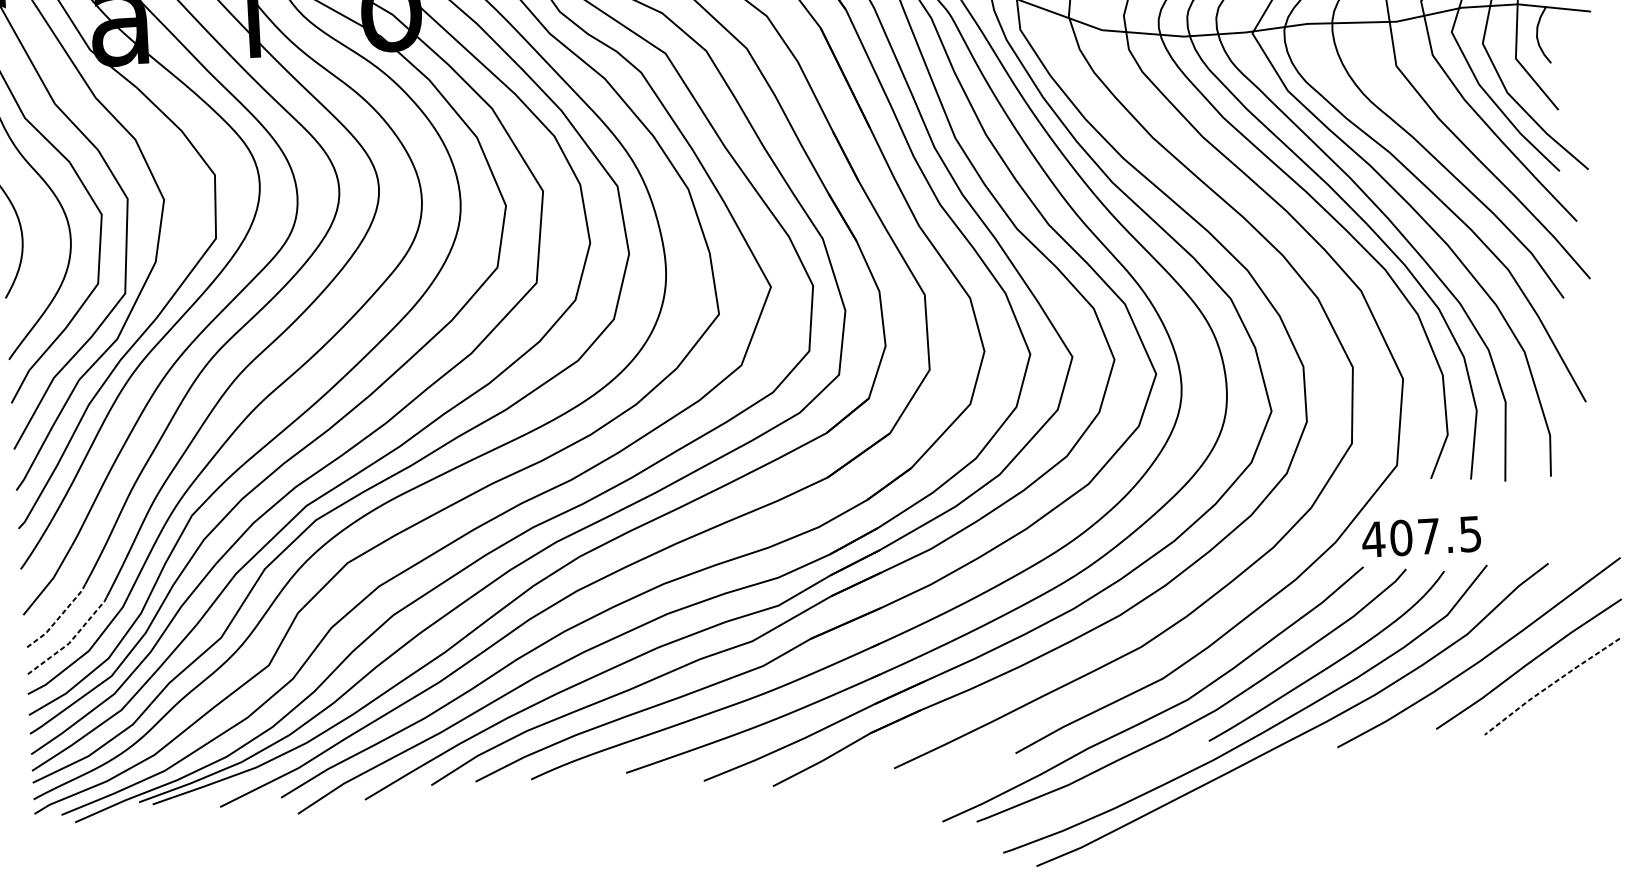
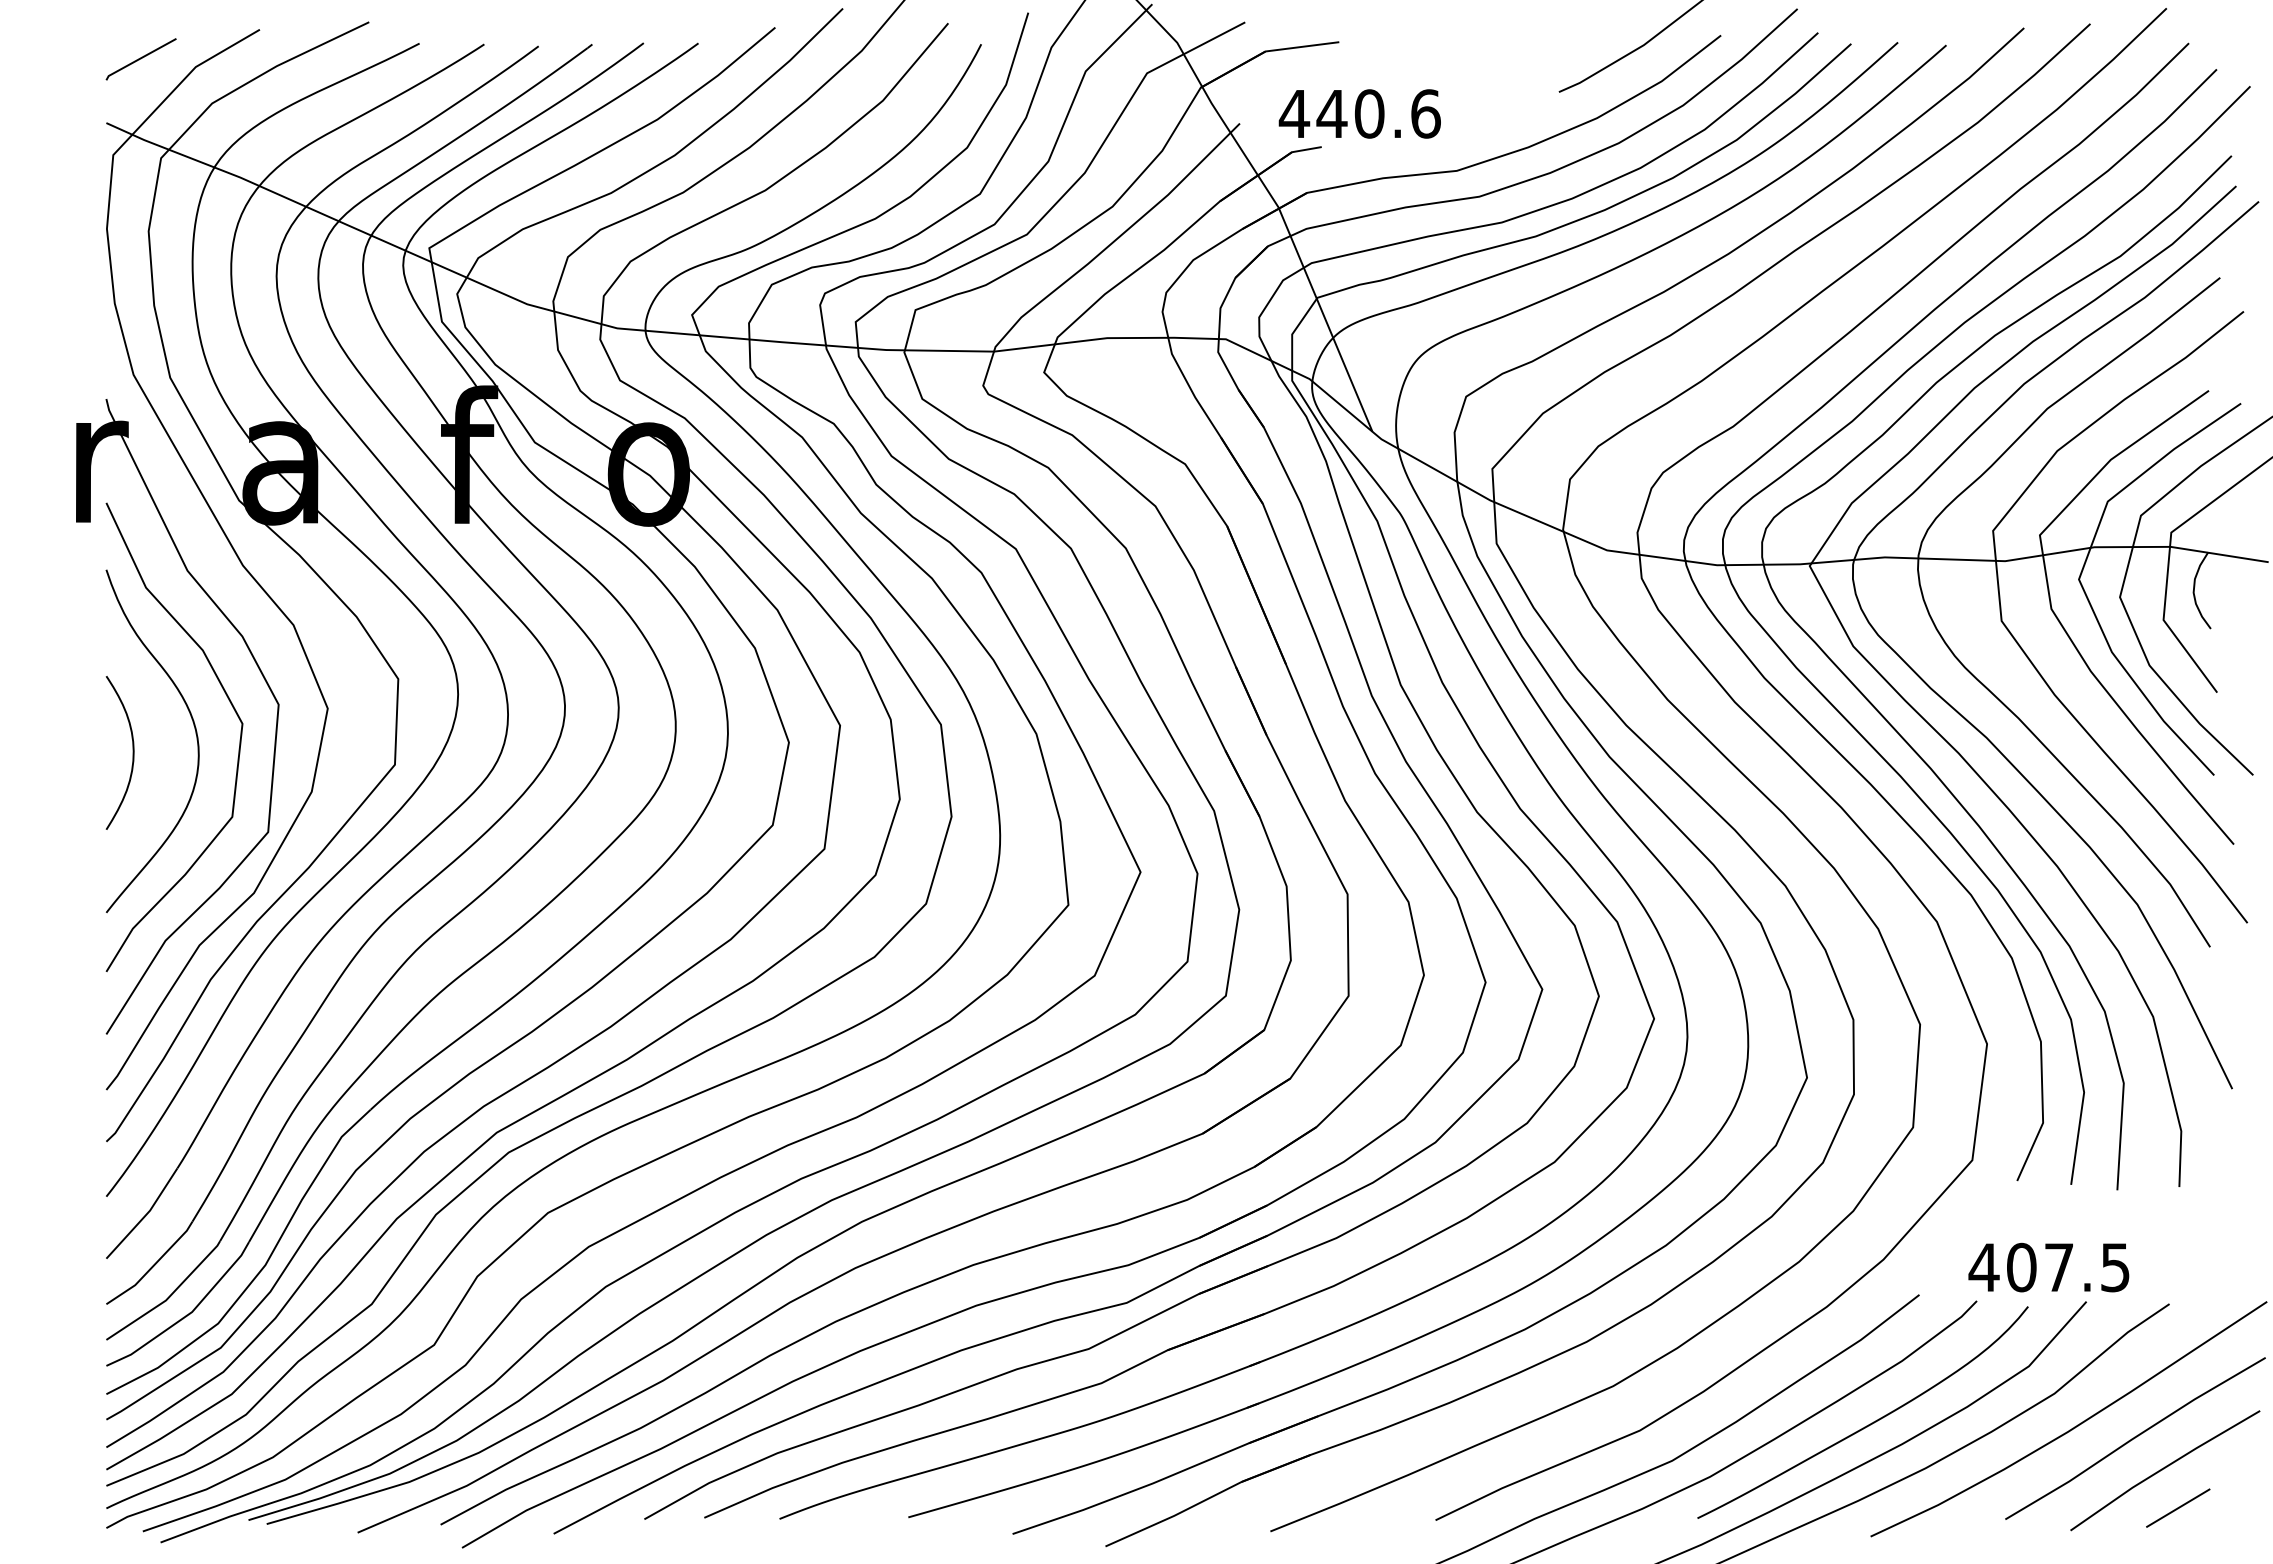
text: (1421, 536) -> (2048, 1267), moved
line: (57, 619) -> (152, 1267), dashed -> solid
line: (71, 640) -> (169, 1296), dashed -> solid
line: (1550, 685) -> (2163, 1468), dashed -> solid
line: (1563, 713) -> (2178, 1507), added

